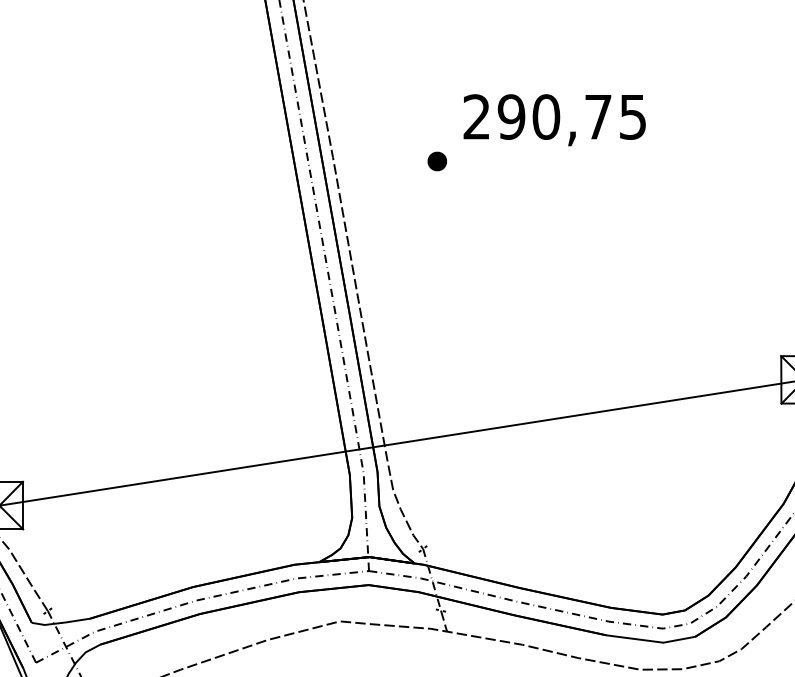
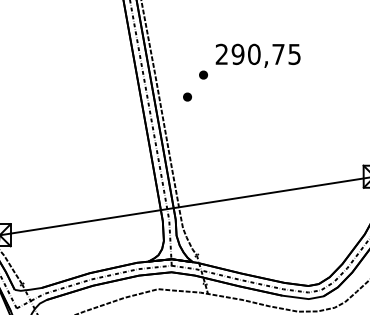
part: (402, 207) -> (187, 96), added

